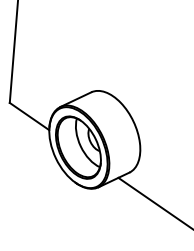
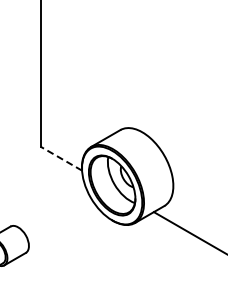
line: (29, 116) -> (61, 158), solid -> dashed

